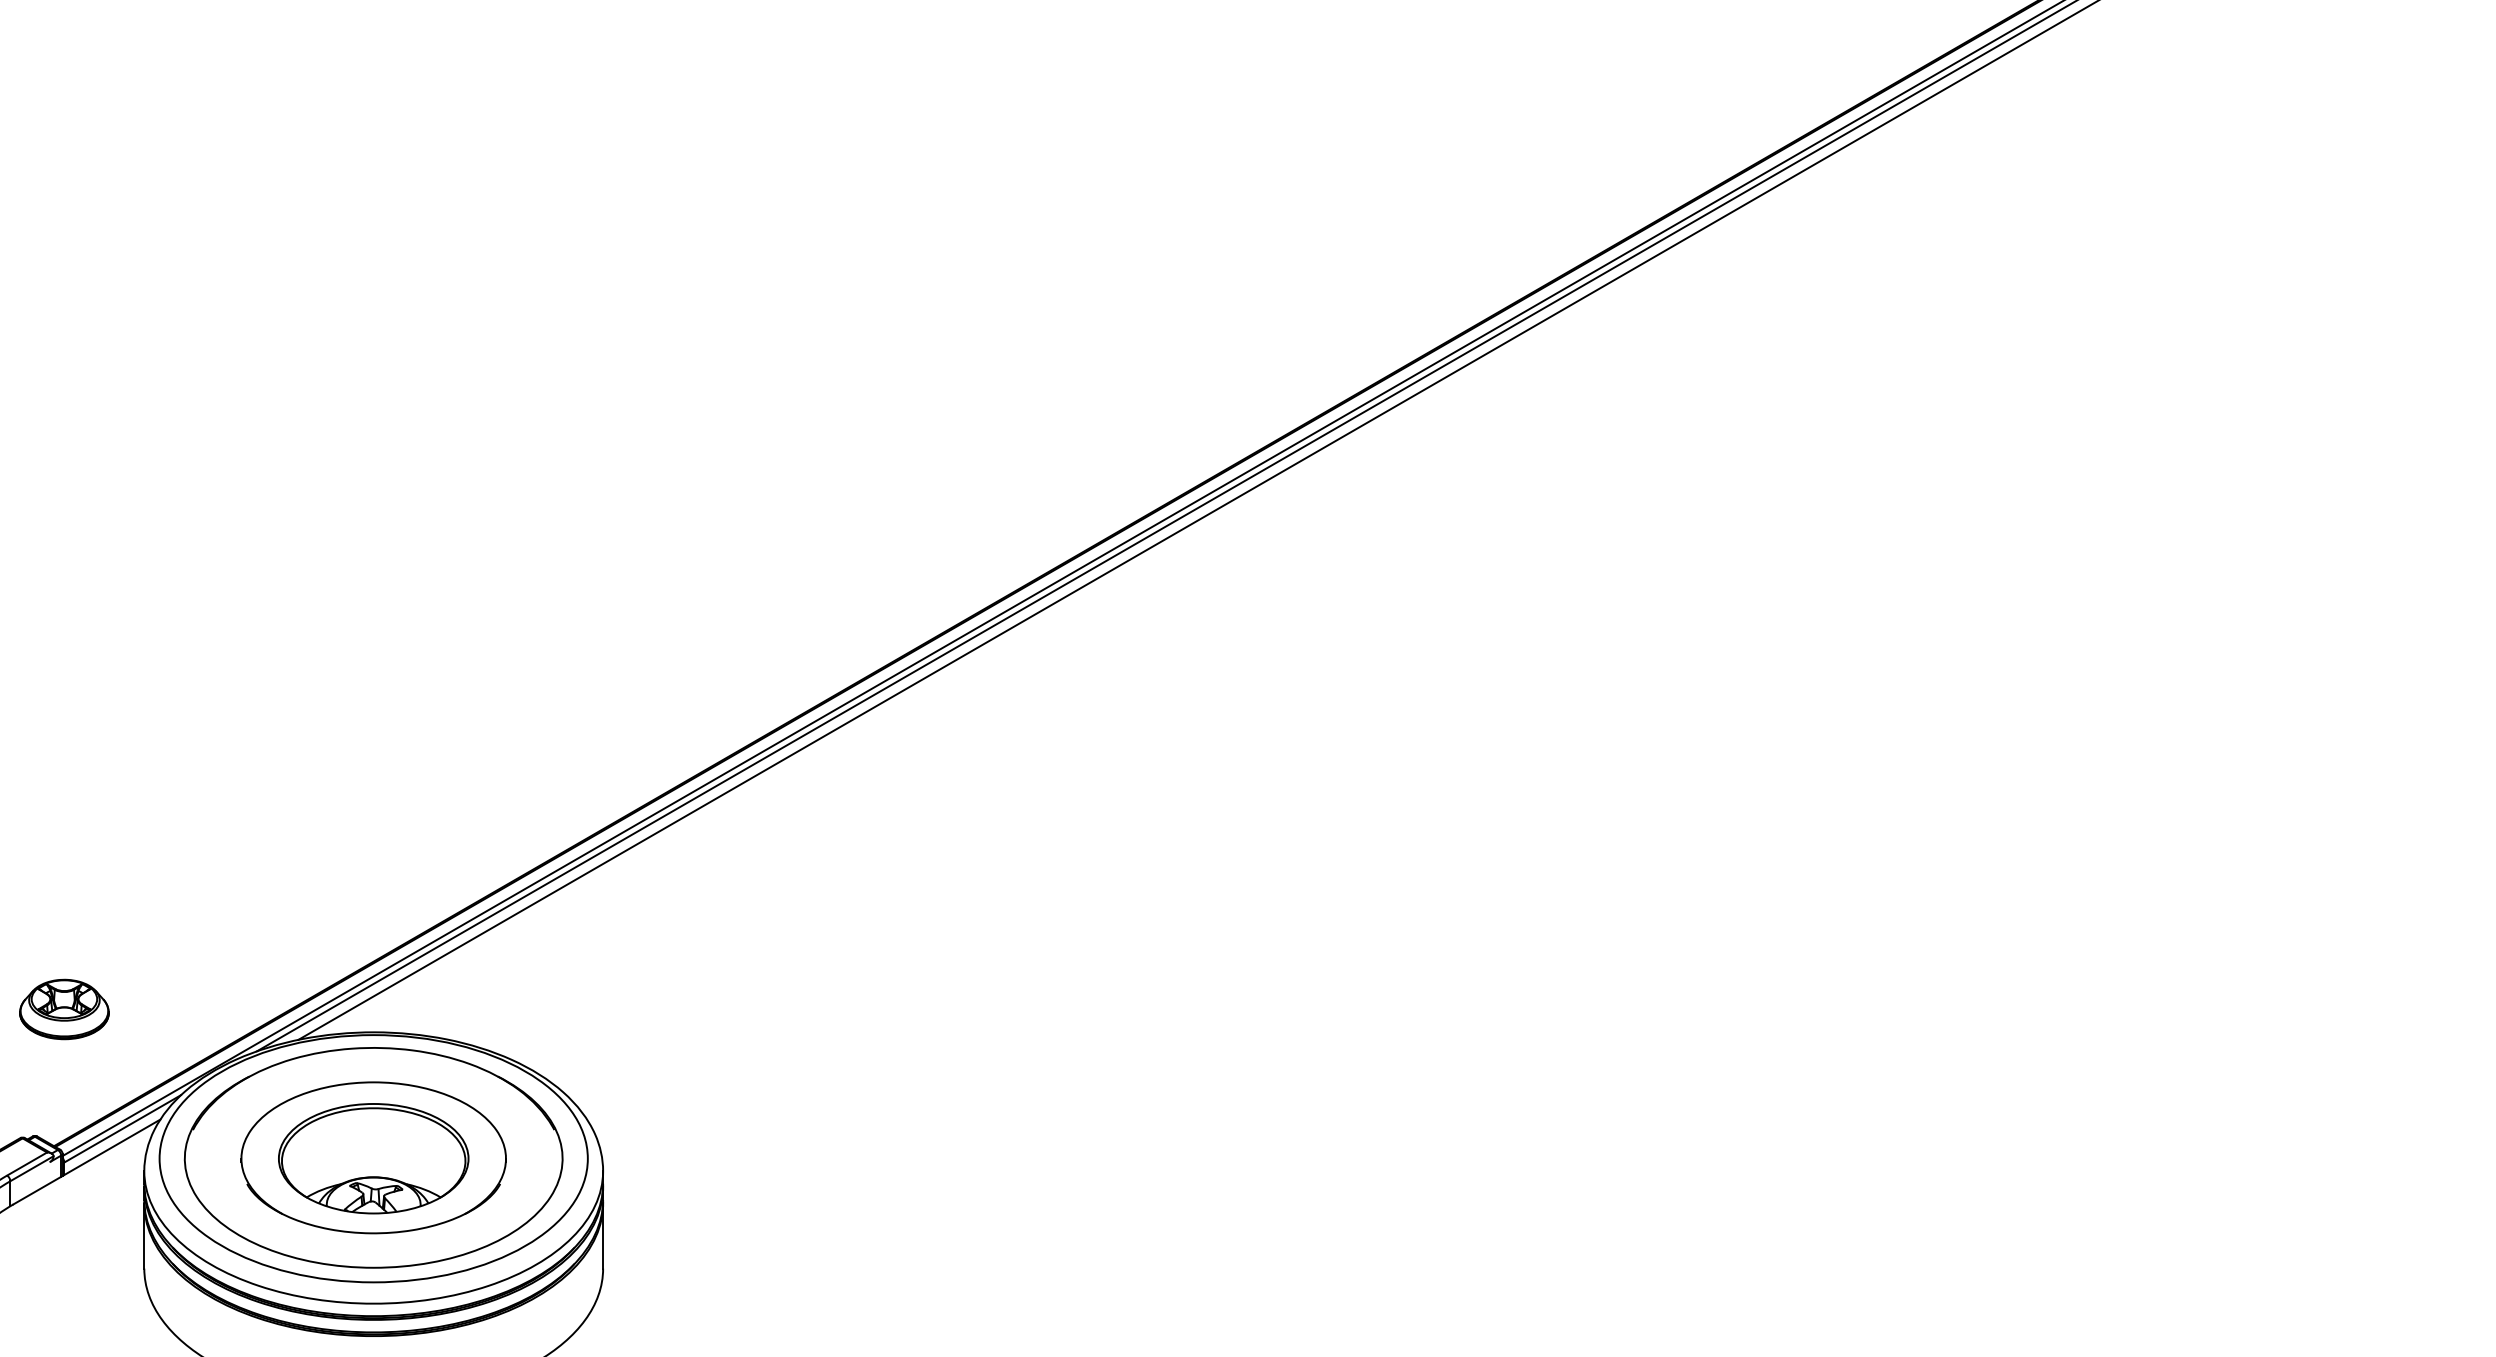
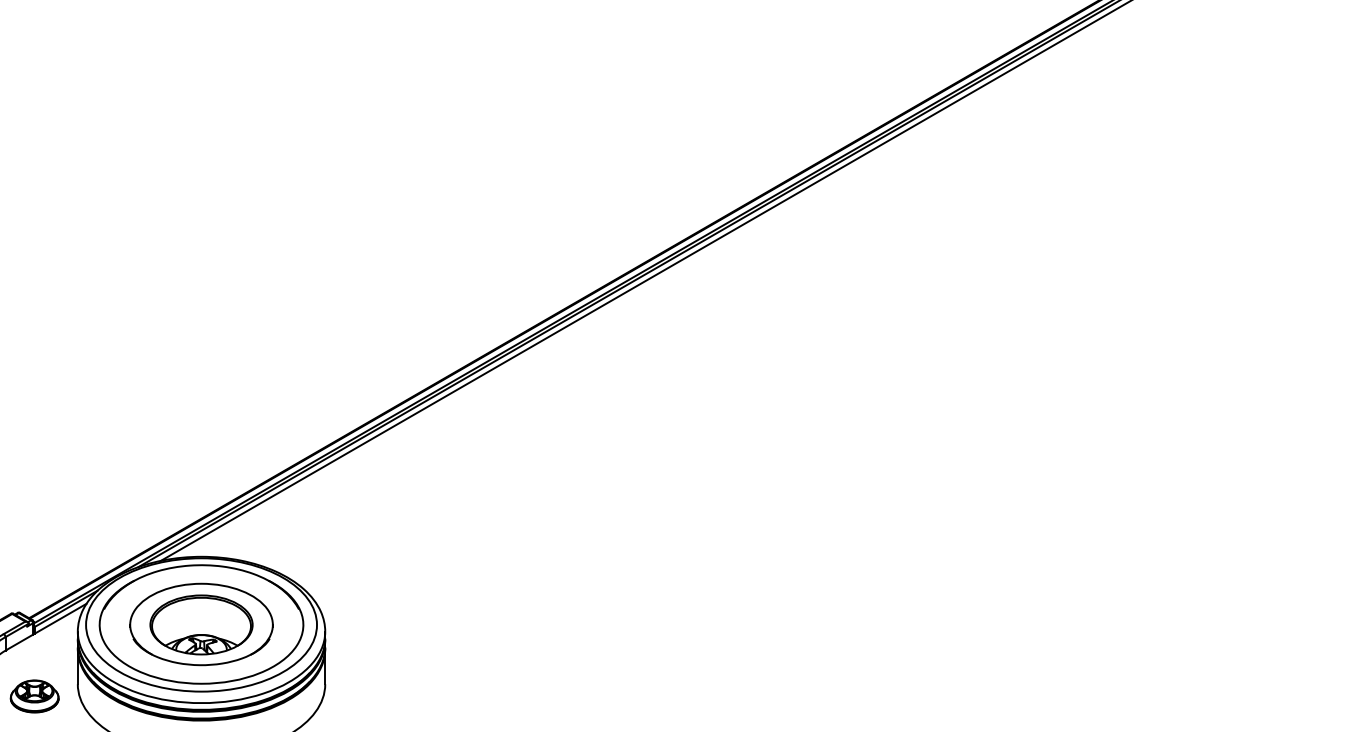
part: (63, 1009) -> (34, 696), moved

